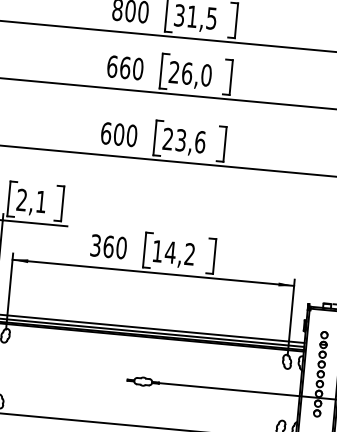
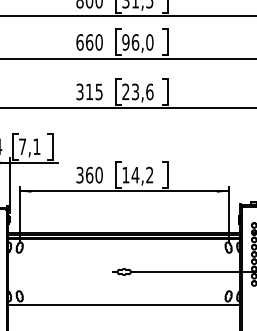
text: (173, 72) -> (125, 42), 26,0 -> 96,0
text: (119, 133) -> (89, 91), 600 -> 315
text: (21, 199) -> (22, 146), 2,1 -> 7,1

